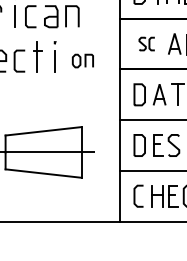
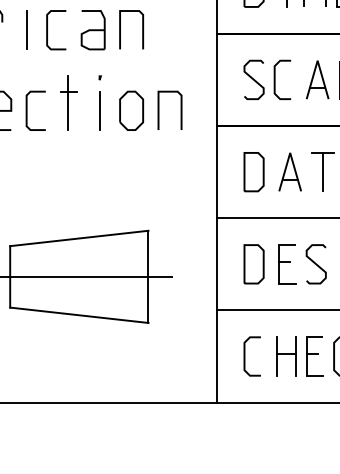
part: (146, 43) -> (266, 78), size x1.67
part: (82, 60) -> (150, 109), size x1.67

